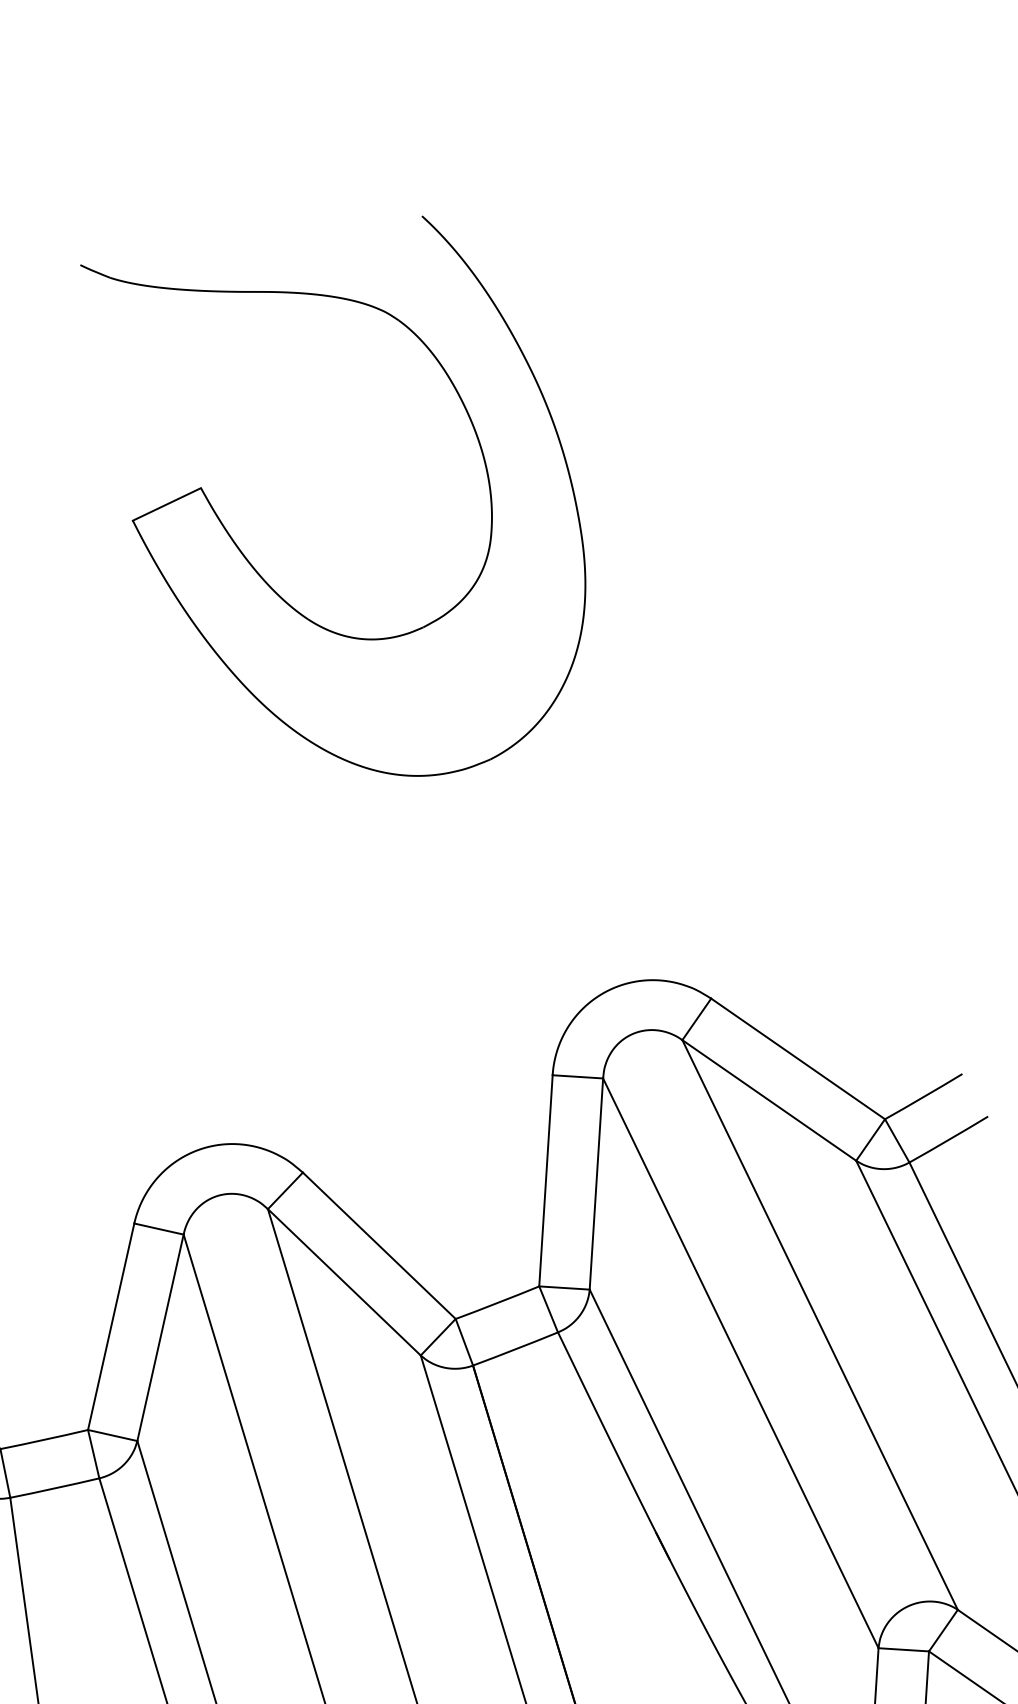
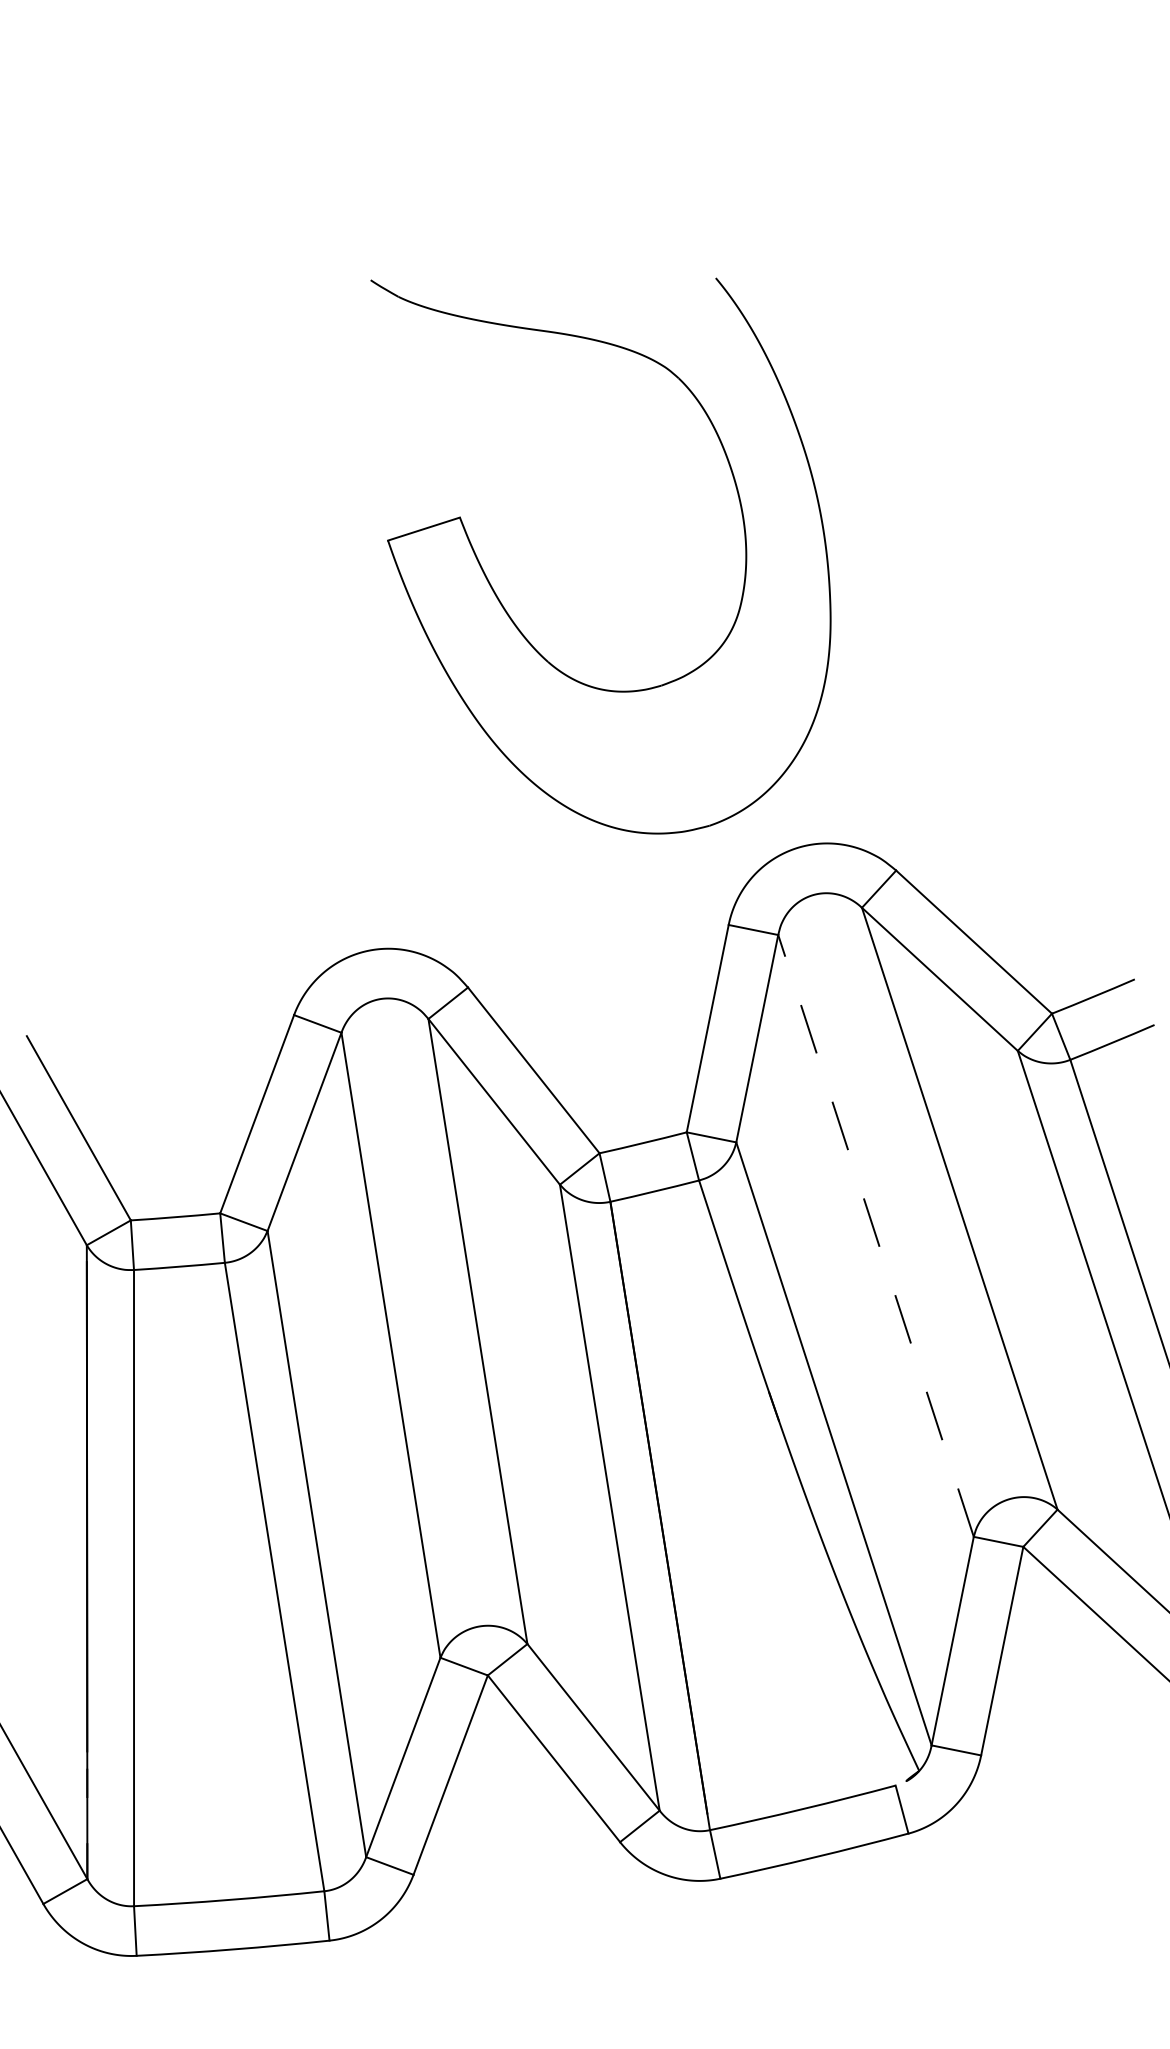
part: (263, 577) -> (509, 614), moved
line: (740, 1362) -> (875, 1235), solid -> dashed

